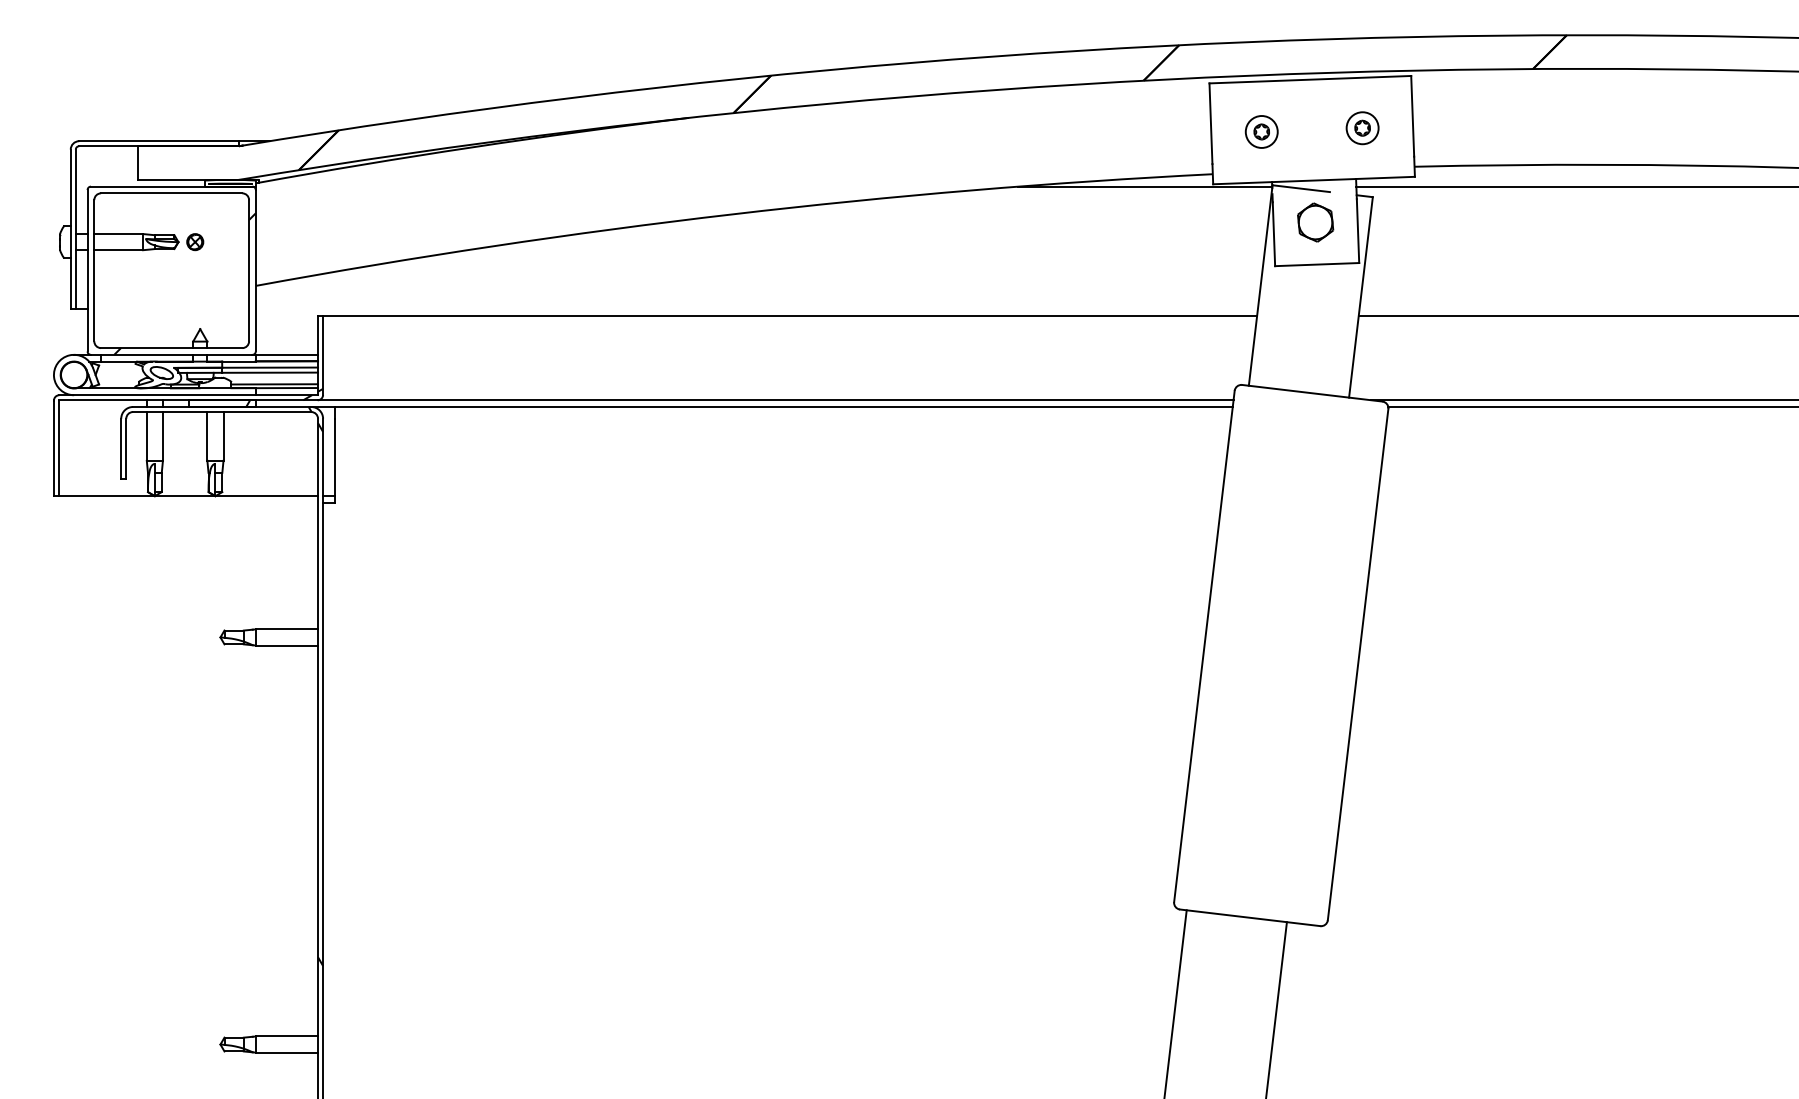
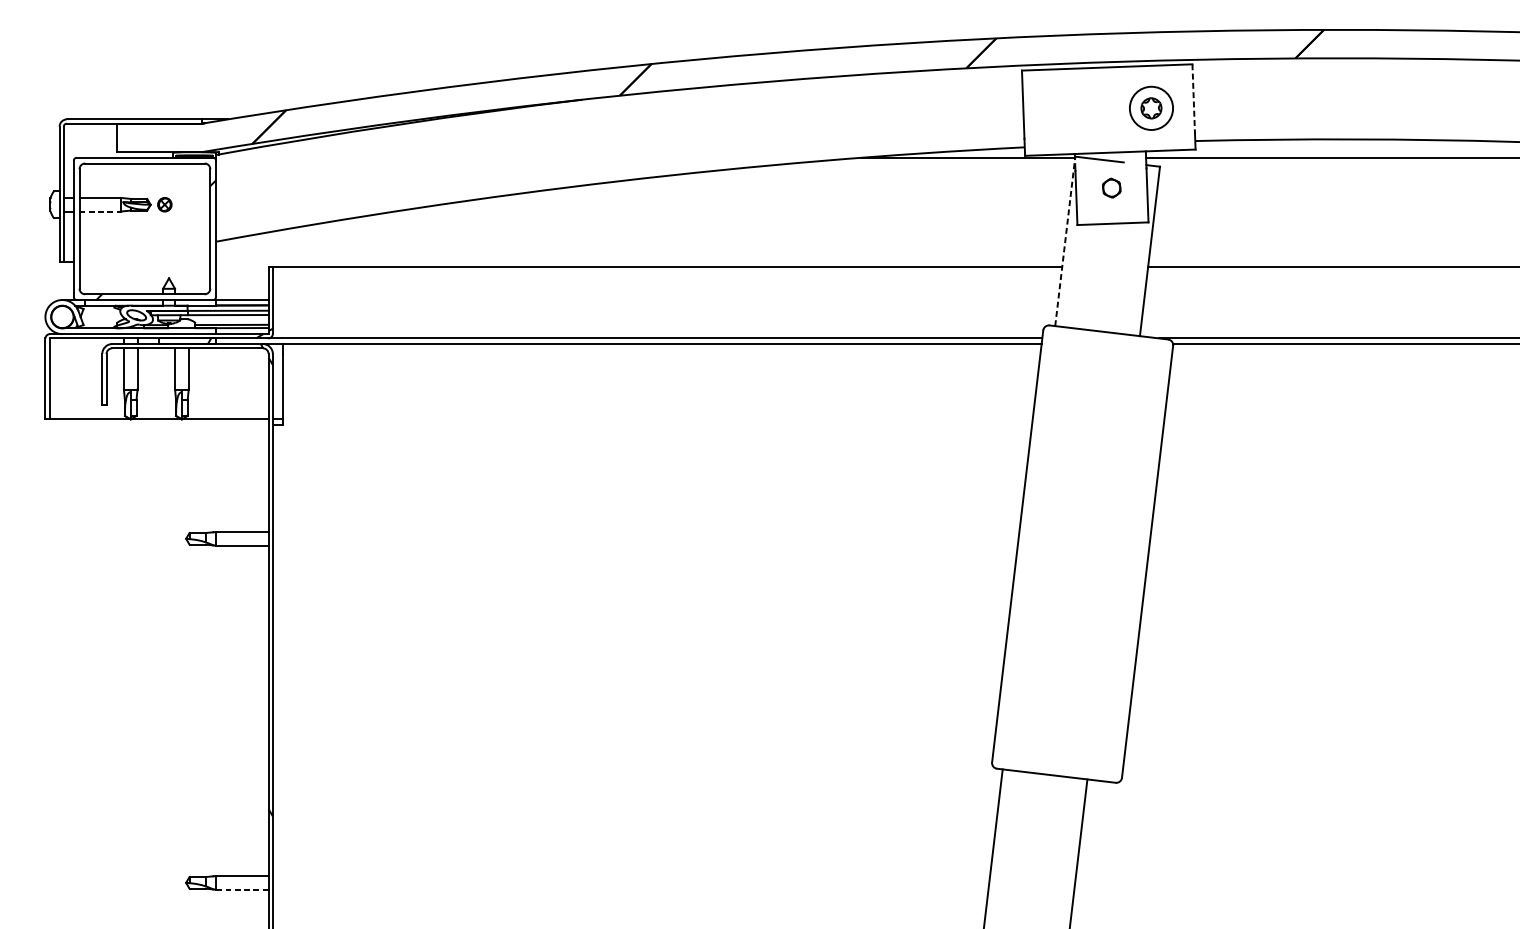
line: (1412, 116) -> (1193, 98), solid -> dashed
part: (1362, 128) -> (1151, 108), size x1.6
part: (1261, 131) -> (1065, 111), removed
part: (1315, 222) -> (1111, 188), size x0.6
line: (119, 250) -> (100, 211), solid -> dashed
line: (1260, 285) -> (1065, 241), solid -> dashed
line: (286, 1052) -> (241, 889), solid -> dashed

